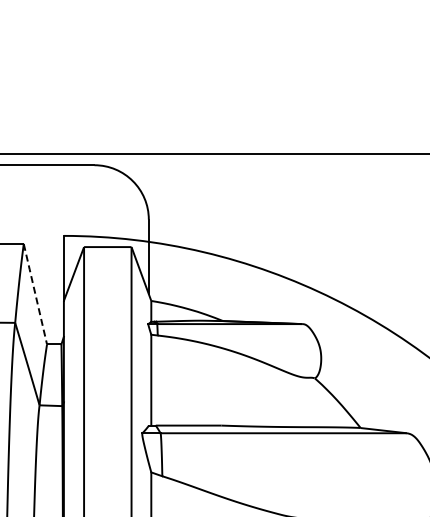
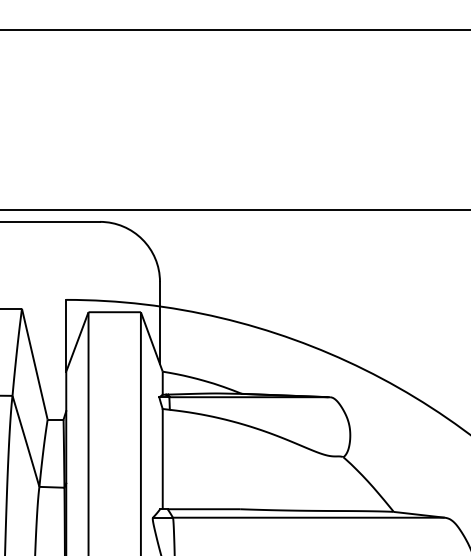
line: (35, 294) -> (34, 364), dashed -> solid

